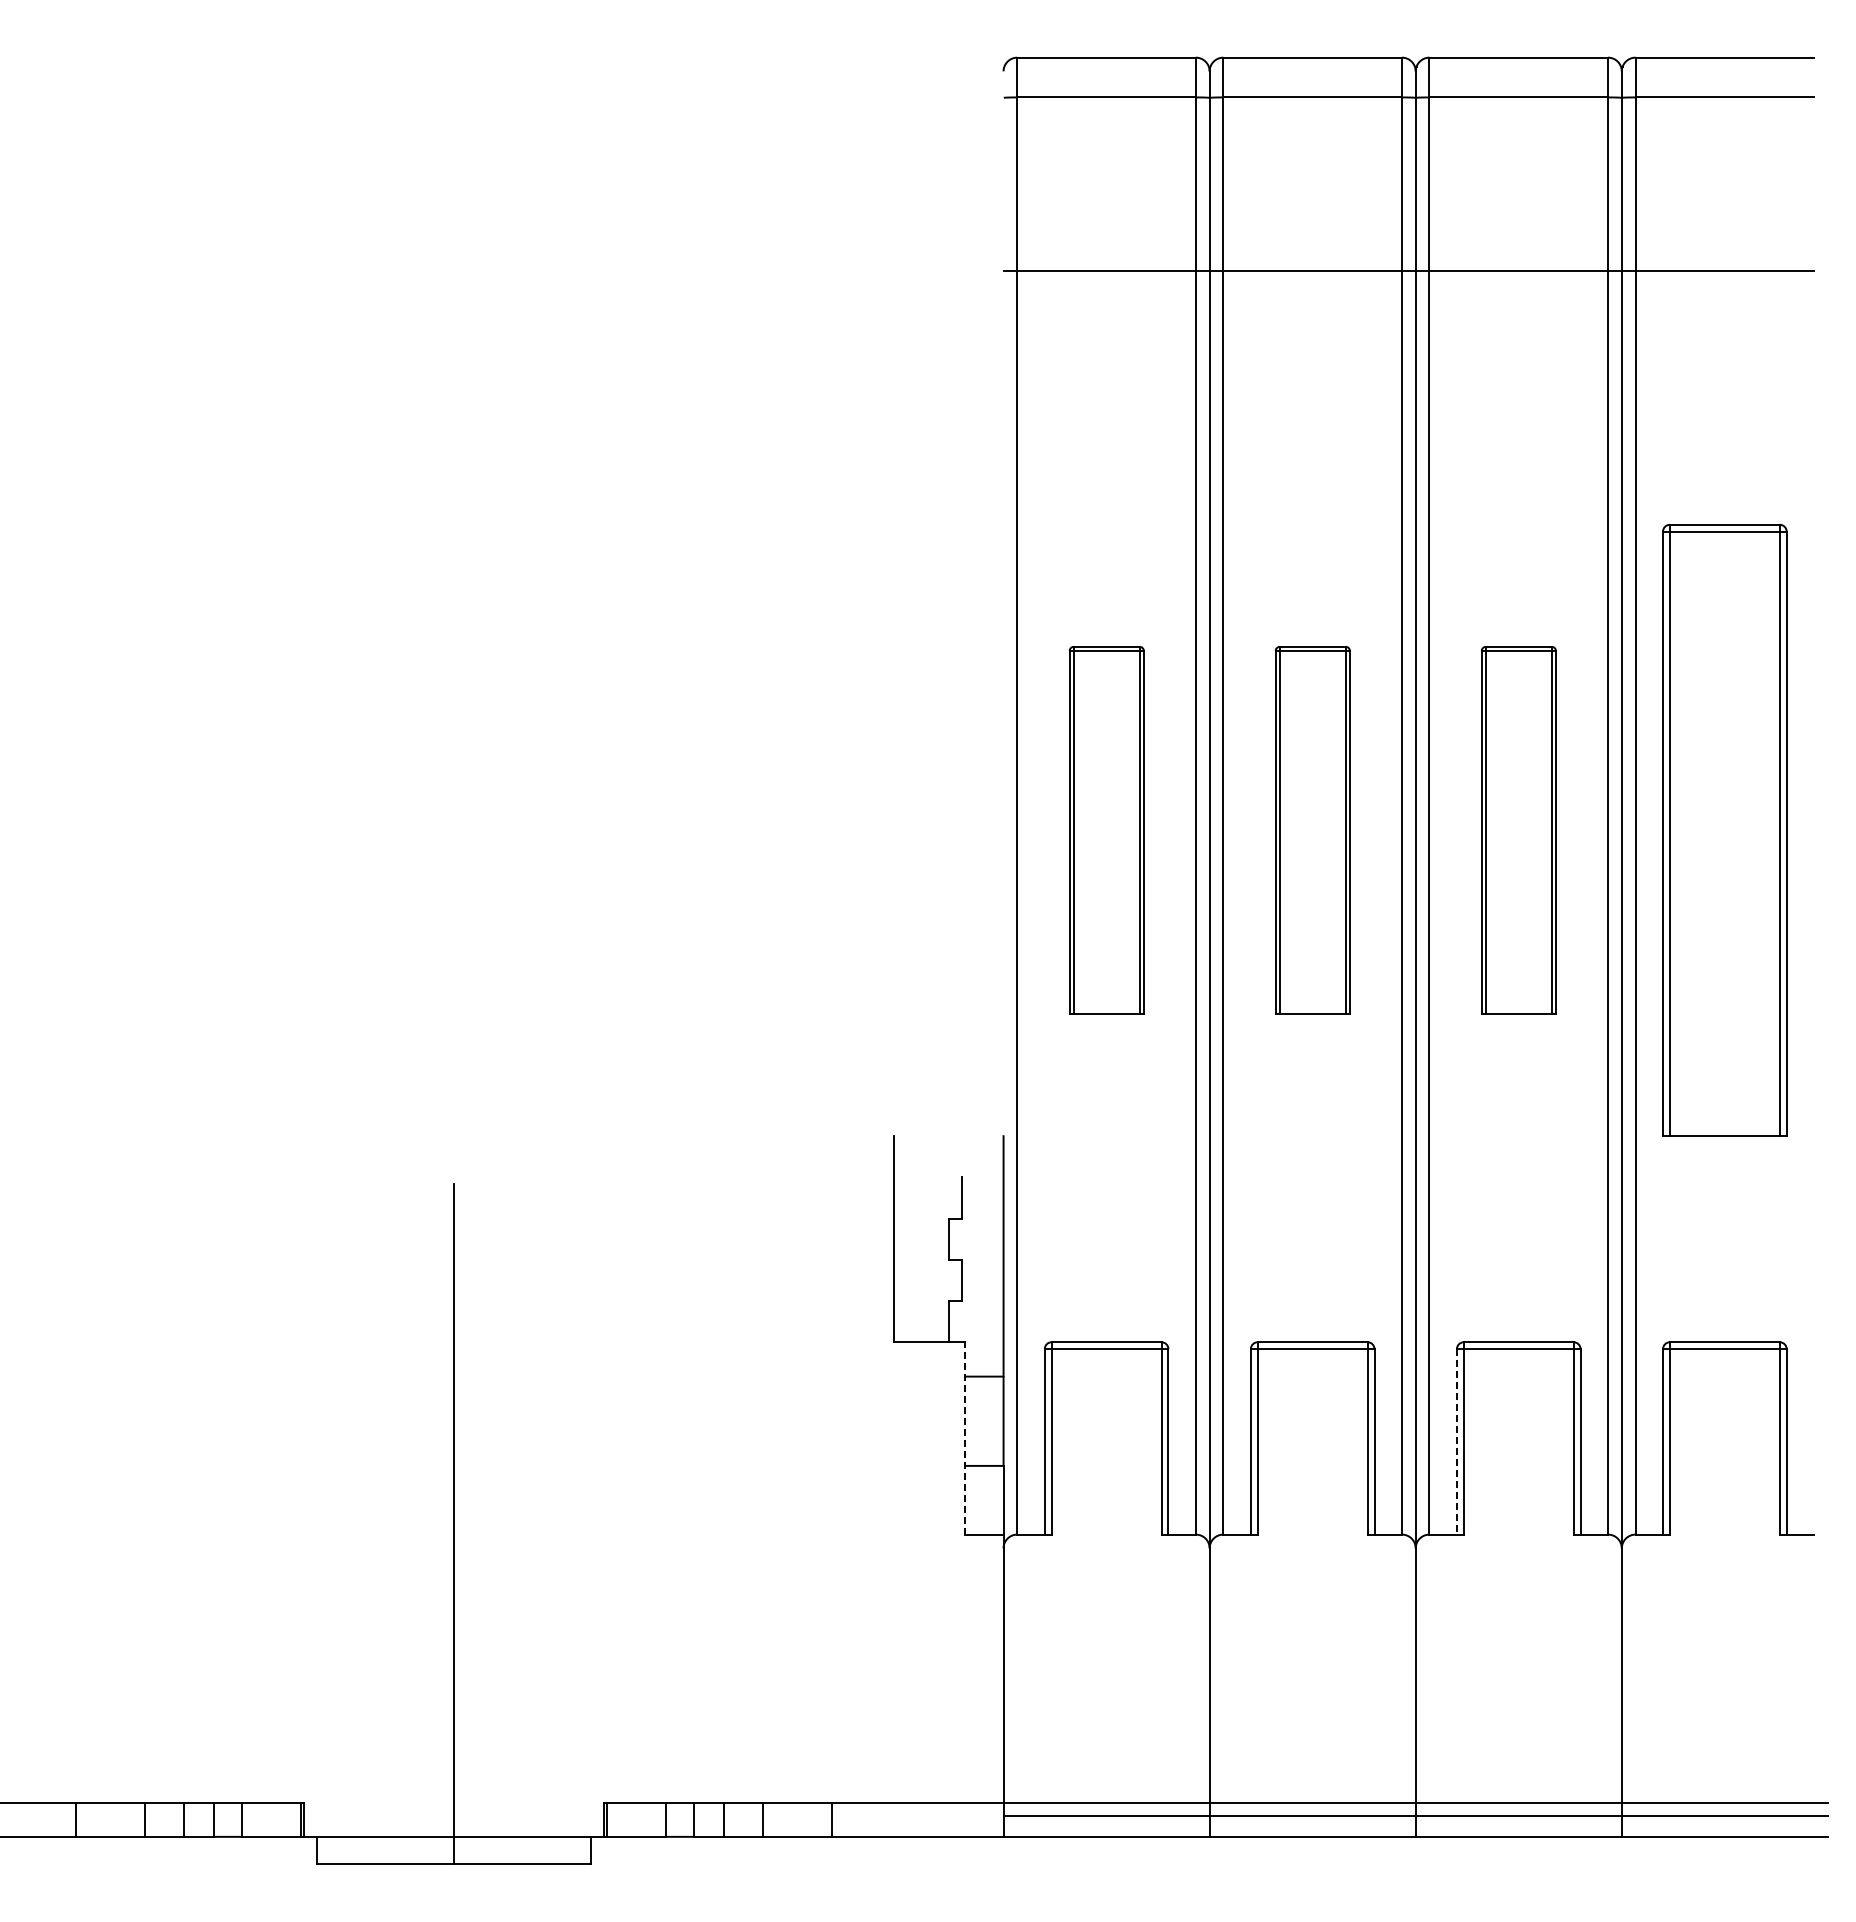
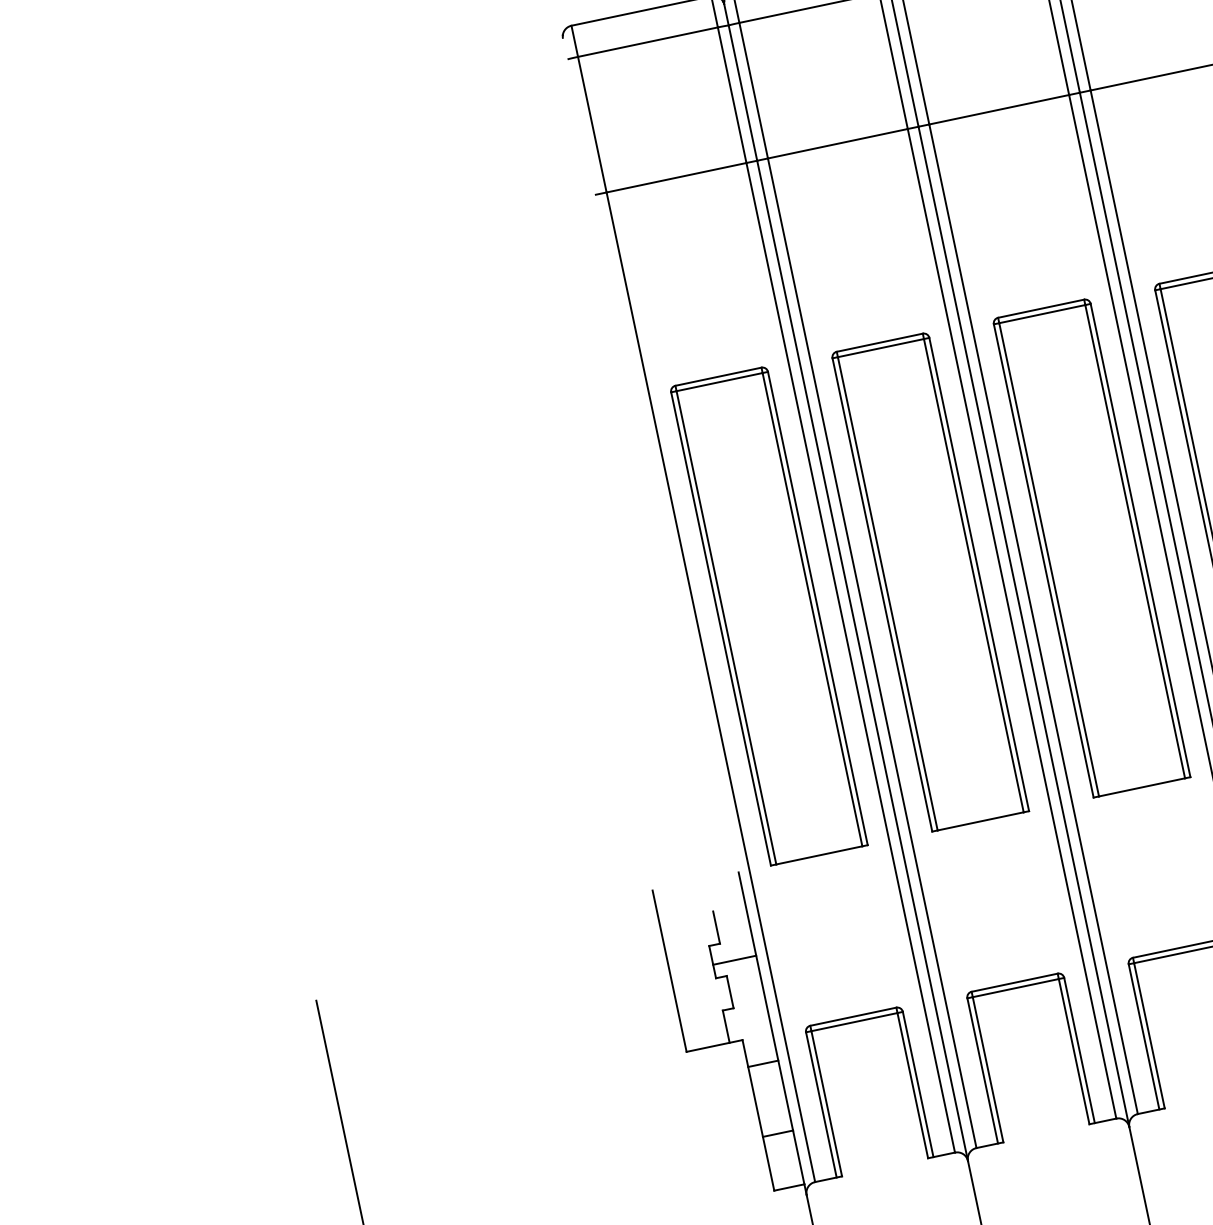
part: (1106, 829) -> (768, 615), size x1.67
part: (1312, 829) -> (929, 581), size x1.67
part: (1518, 829) -> (1091, 547), size x1.67
line: (975, 1242) -> (734, 960), added
line: (965, 1437) -> (758, 1114), dashed -> solid
line: (1456, 1441) -> (1143, 1036), dashed -> solid

